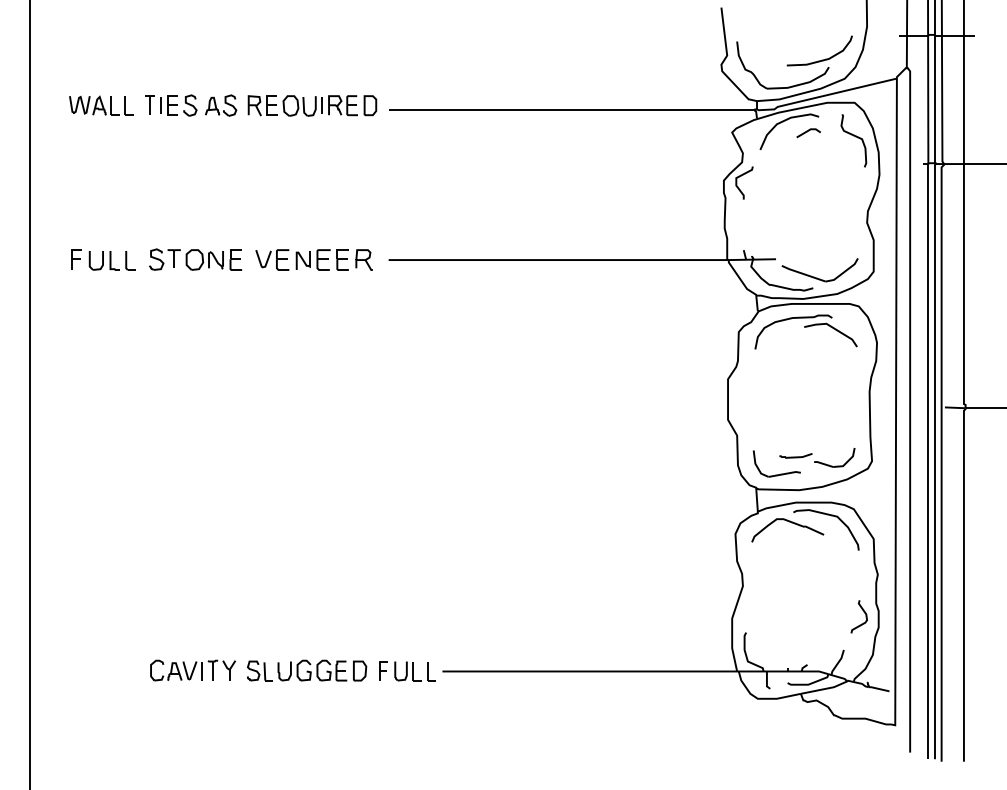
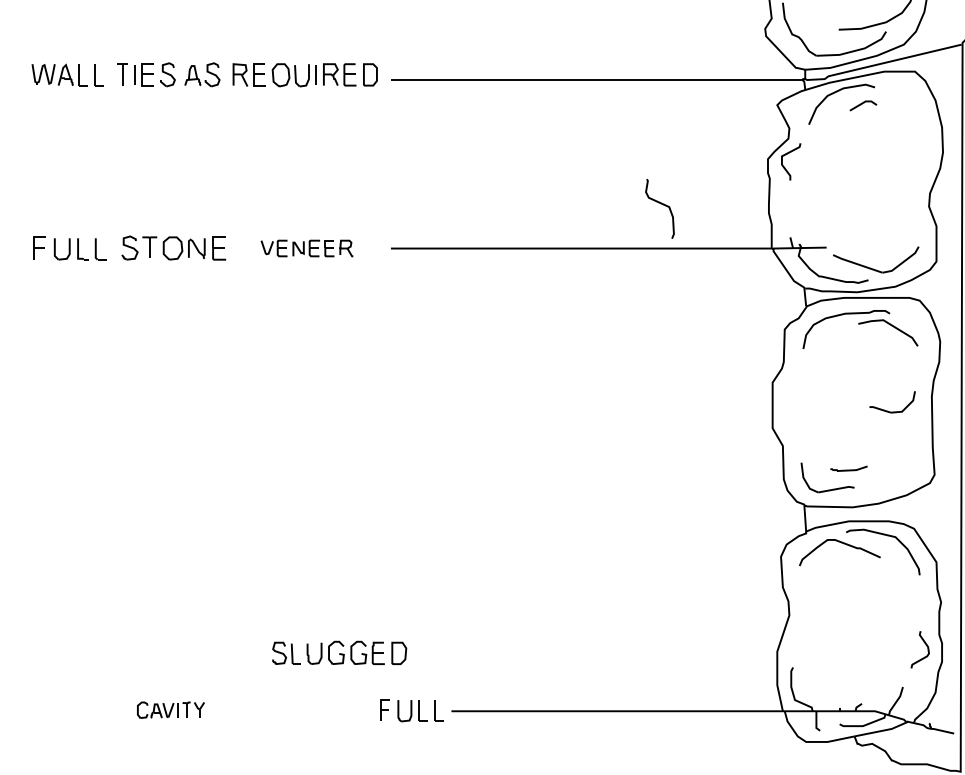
curve: (855, 137) -> (661, 205), moved
part: (313, 259) -> (306, 247), size x0.7
part: (835, 465) -> (893, 410), moved
part: (192, 670) -> (170, 710), size x0.7
part: (307, 670) -> (340, 652), moved

